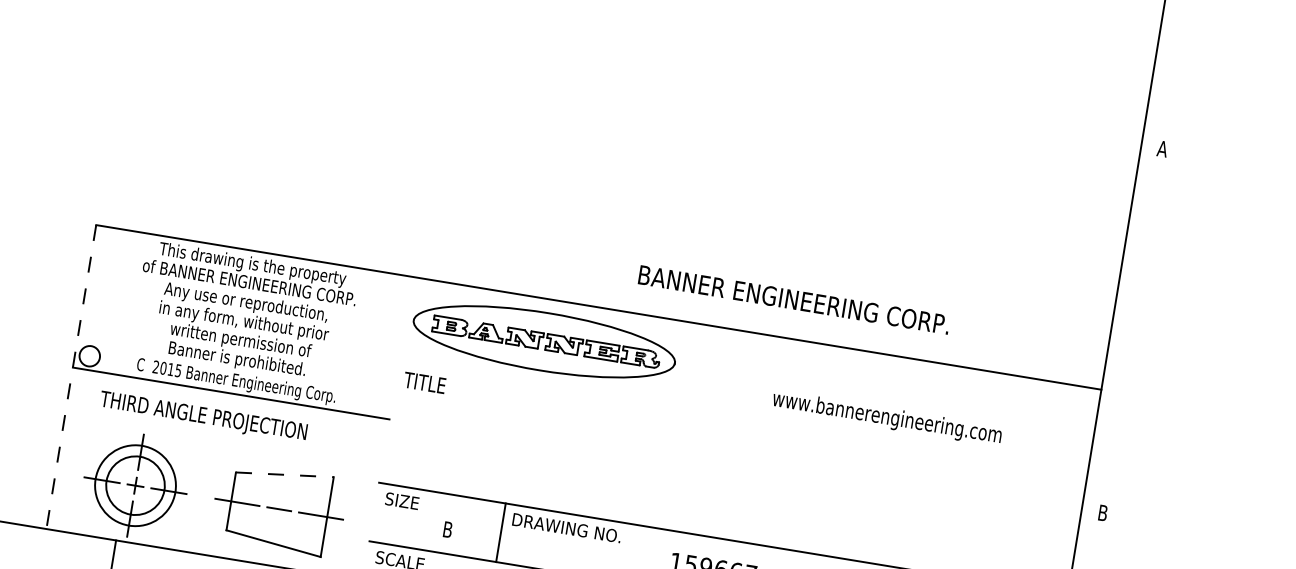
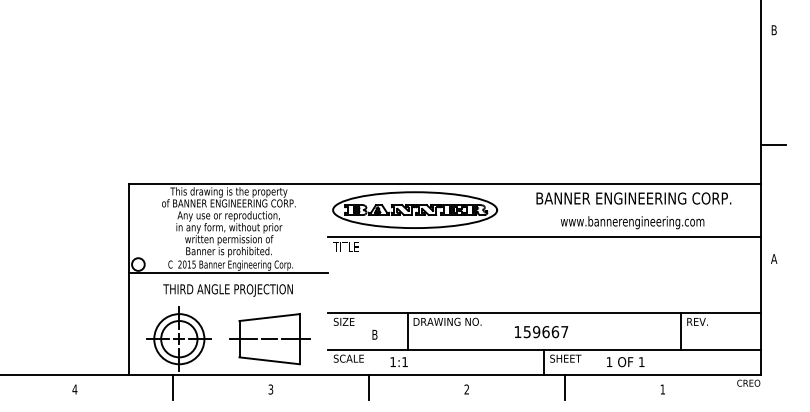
text: (1163, 149) -> (774, 30), A -> B
text: (793, 299) -> (633, 198), moved
line: (1130, 330) -> (772, 144), added
line: (71, 377) -> (129, 279), dashed -> solid
text: (202, 417) -> (227, 290), moved
line: (743, 419) -> (544, 237), added
line: (286, 474) -> (270, 317), dashed -> solid
text: (1103, 512) -> (774, 258), B -> A

